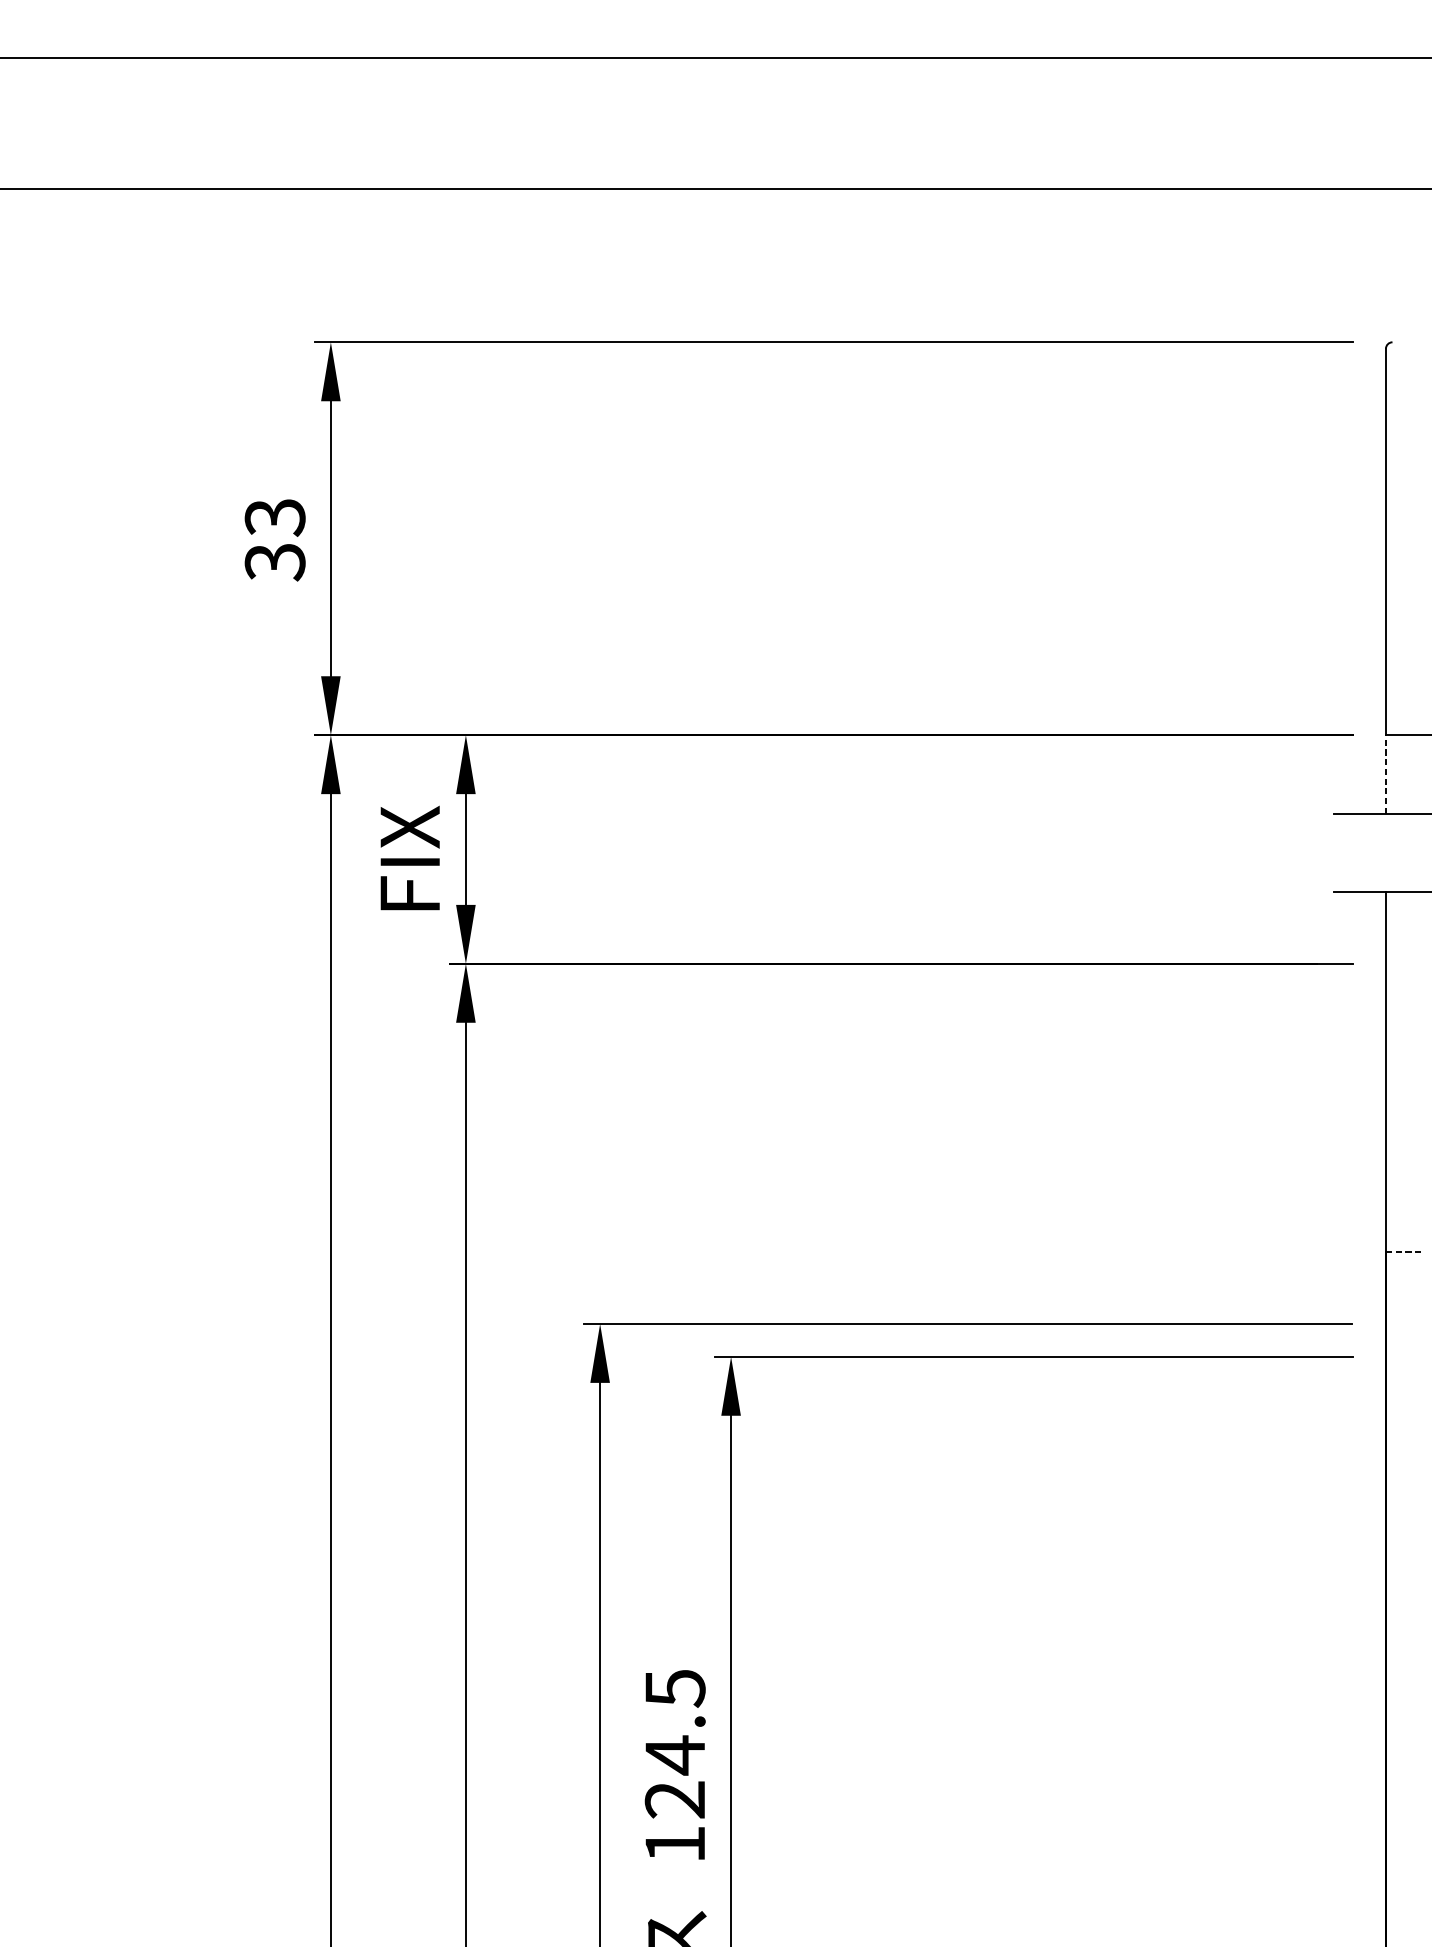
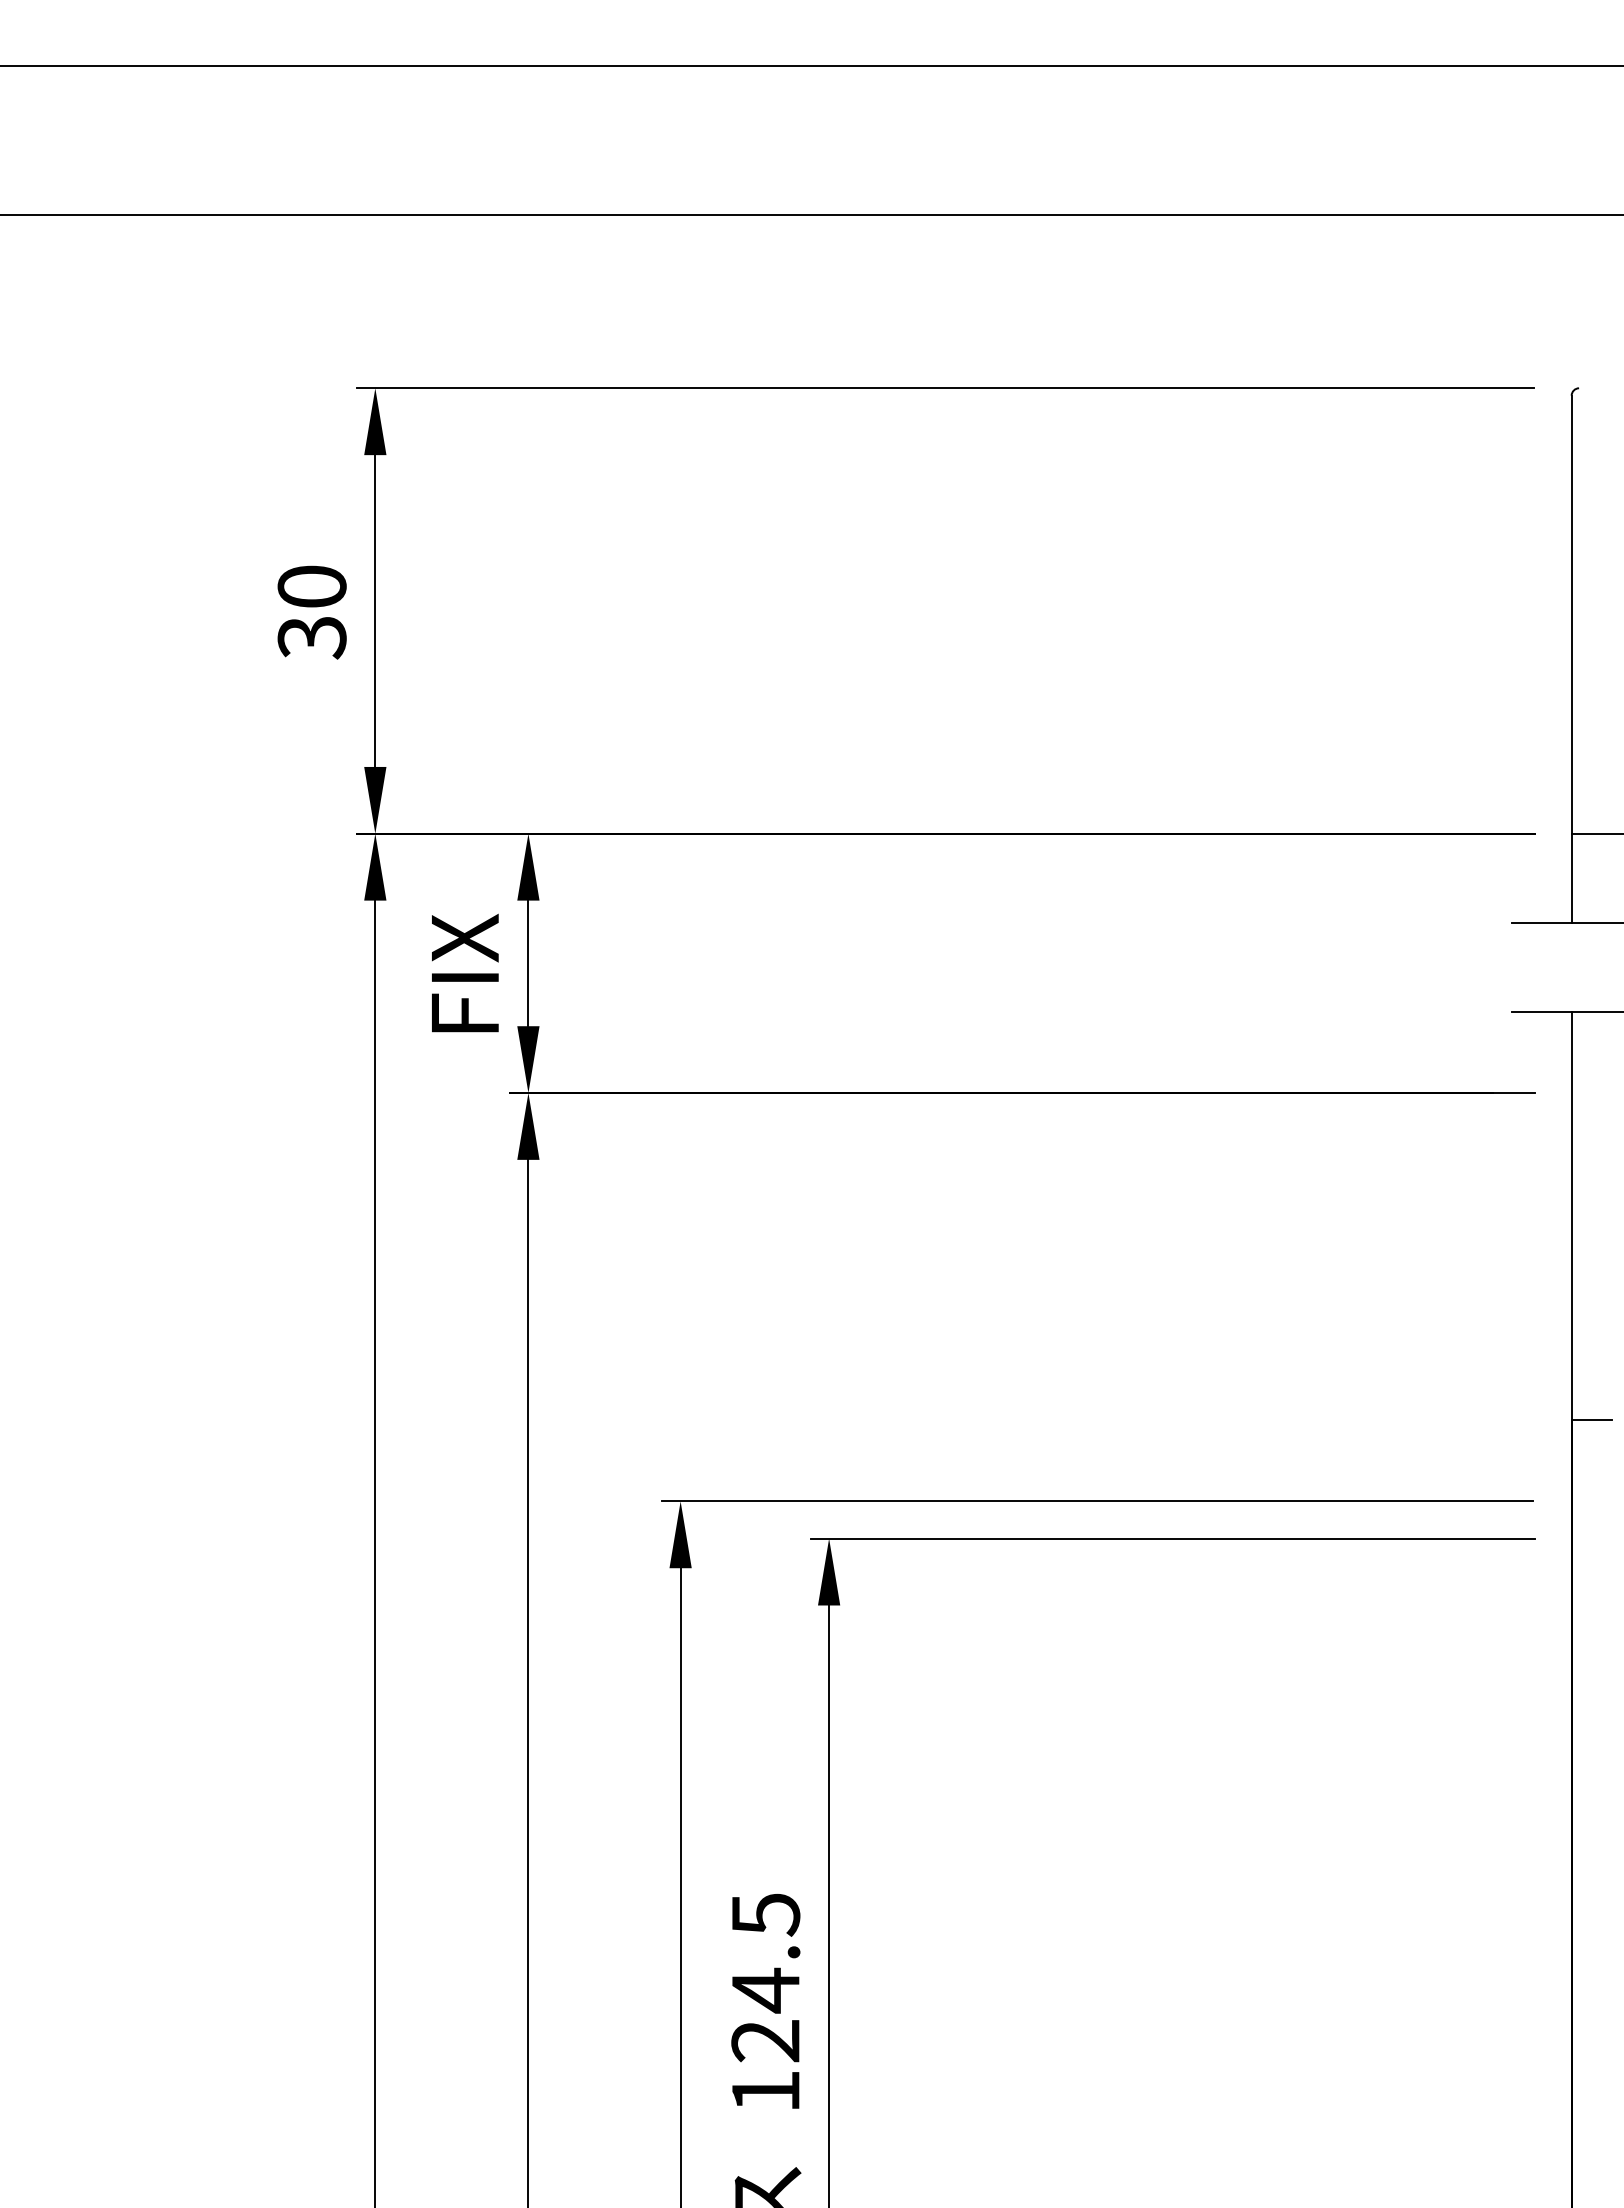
text: (274, 517) -> (311, 587), 33 -> 30
line: (1385, 774) -> (1571, 878), dashed -> solid
line: (1403, 1251) -> (1591, 1419), dashed -> solid

